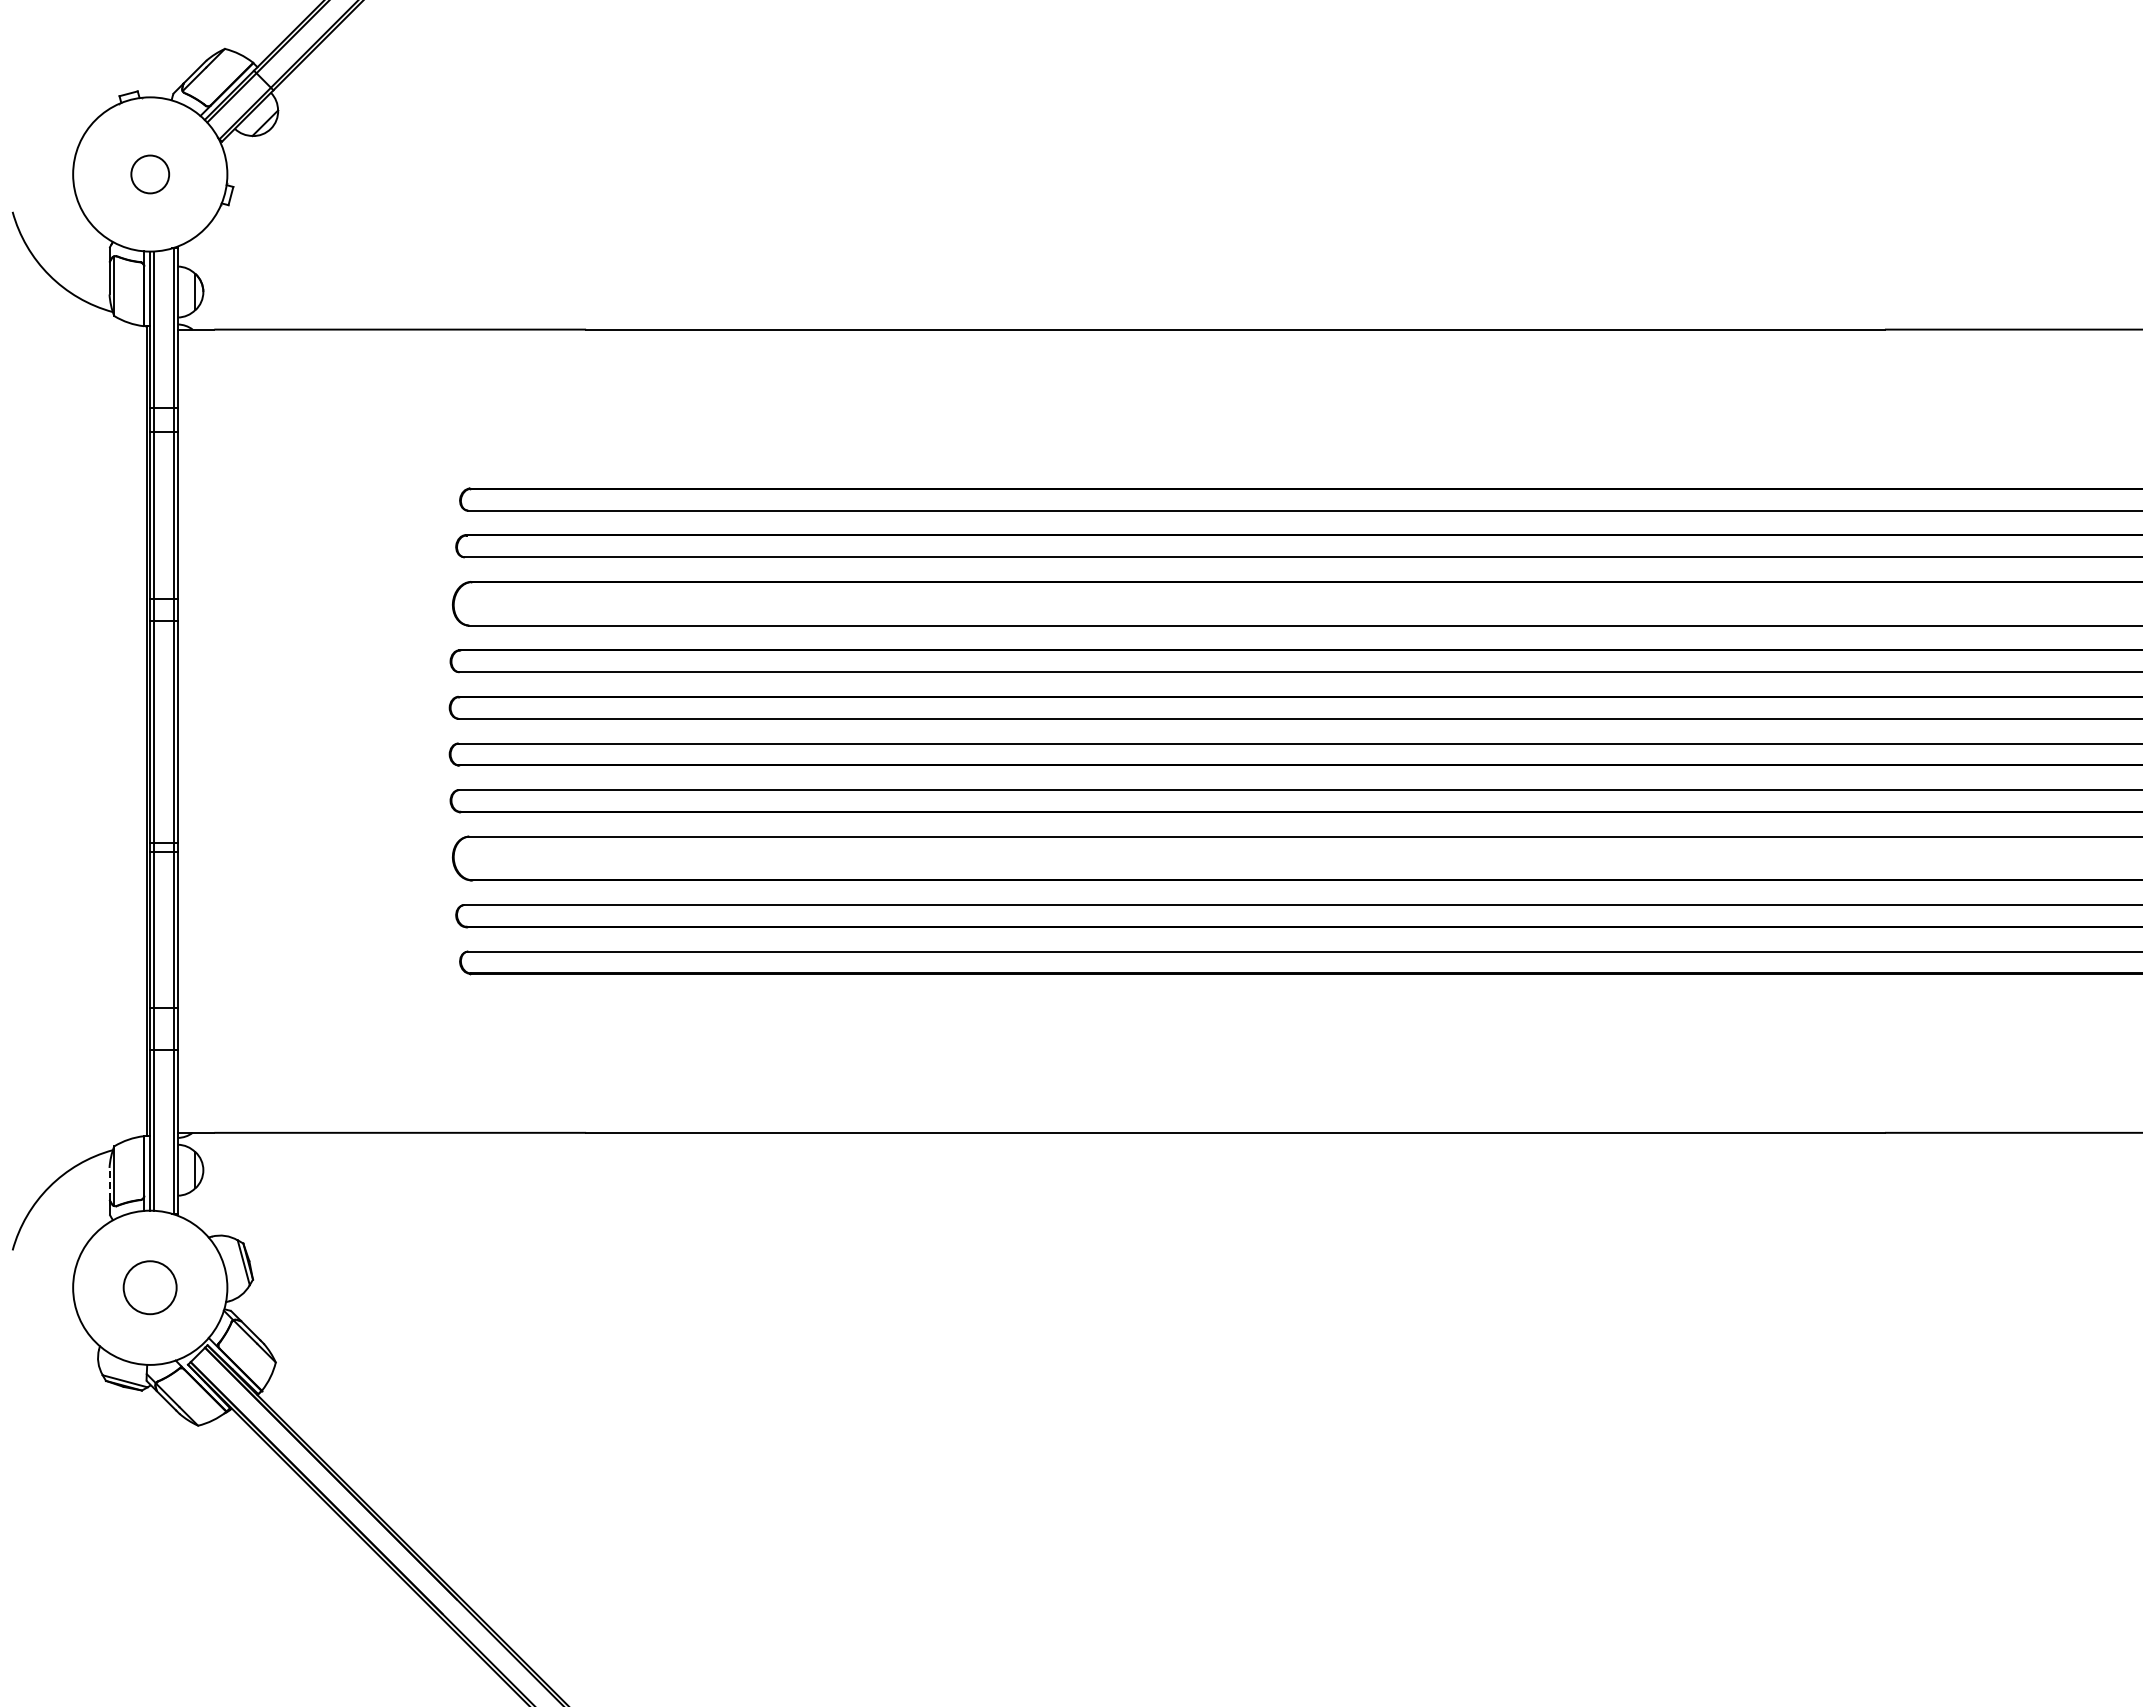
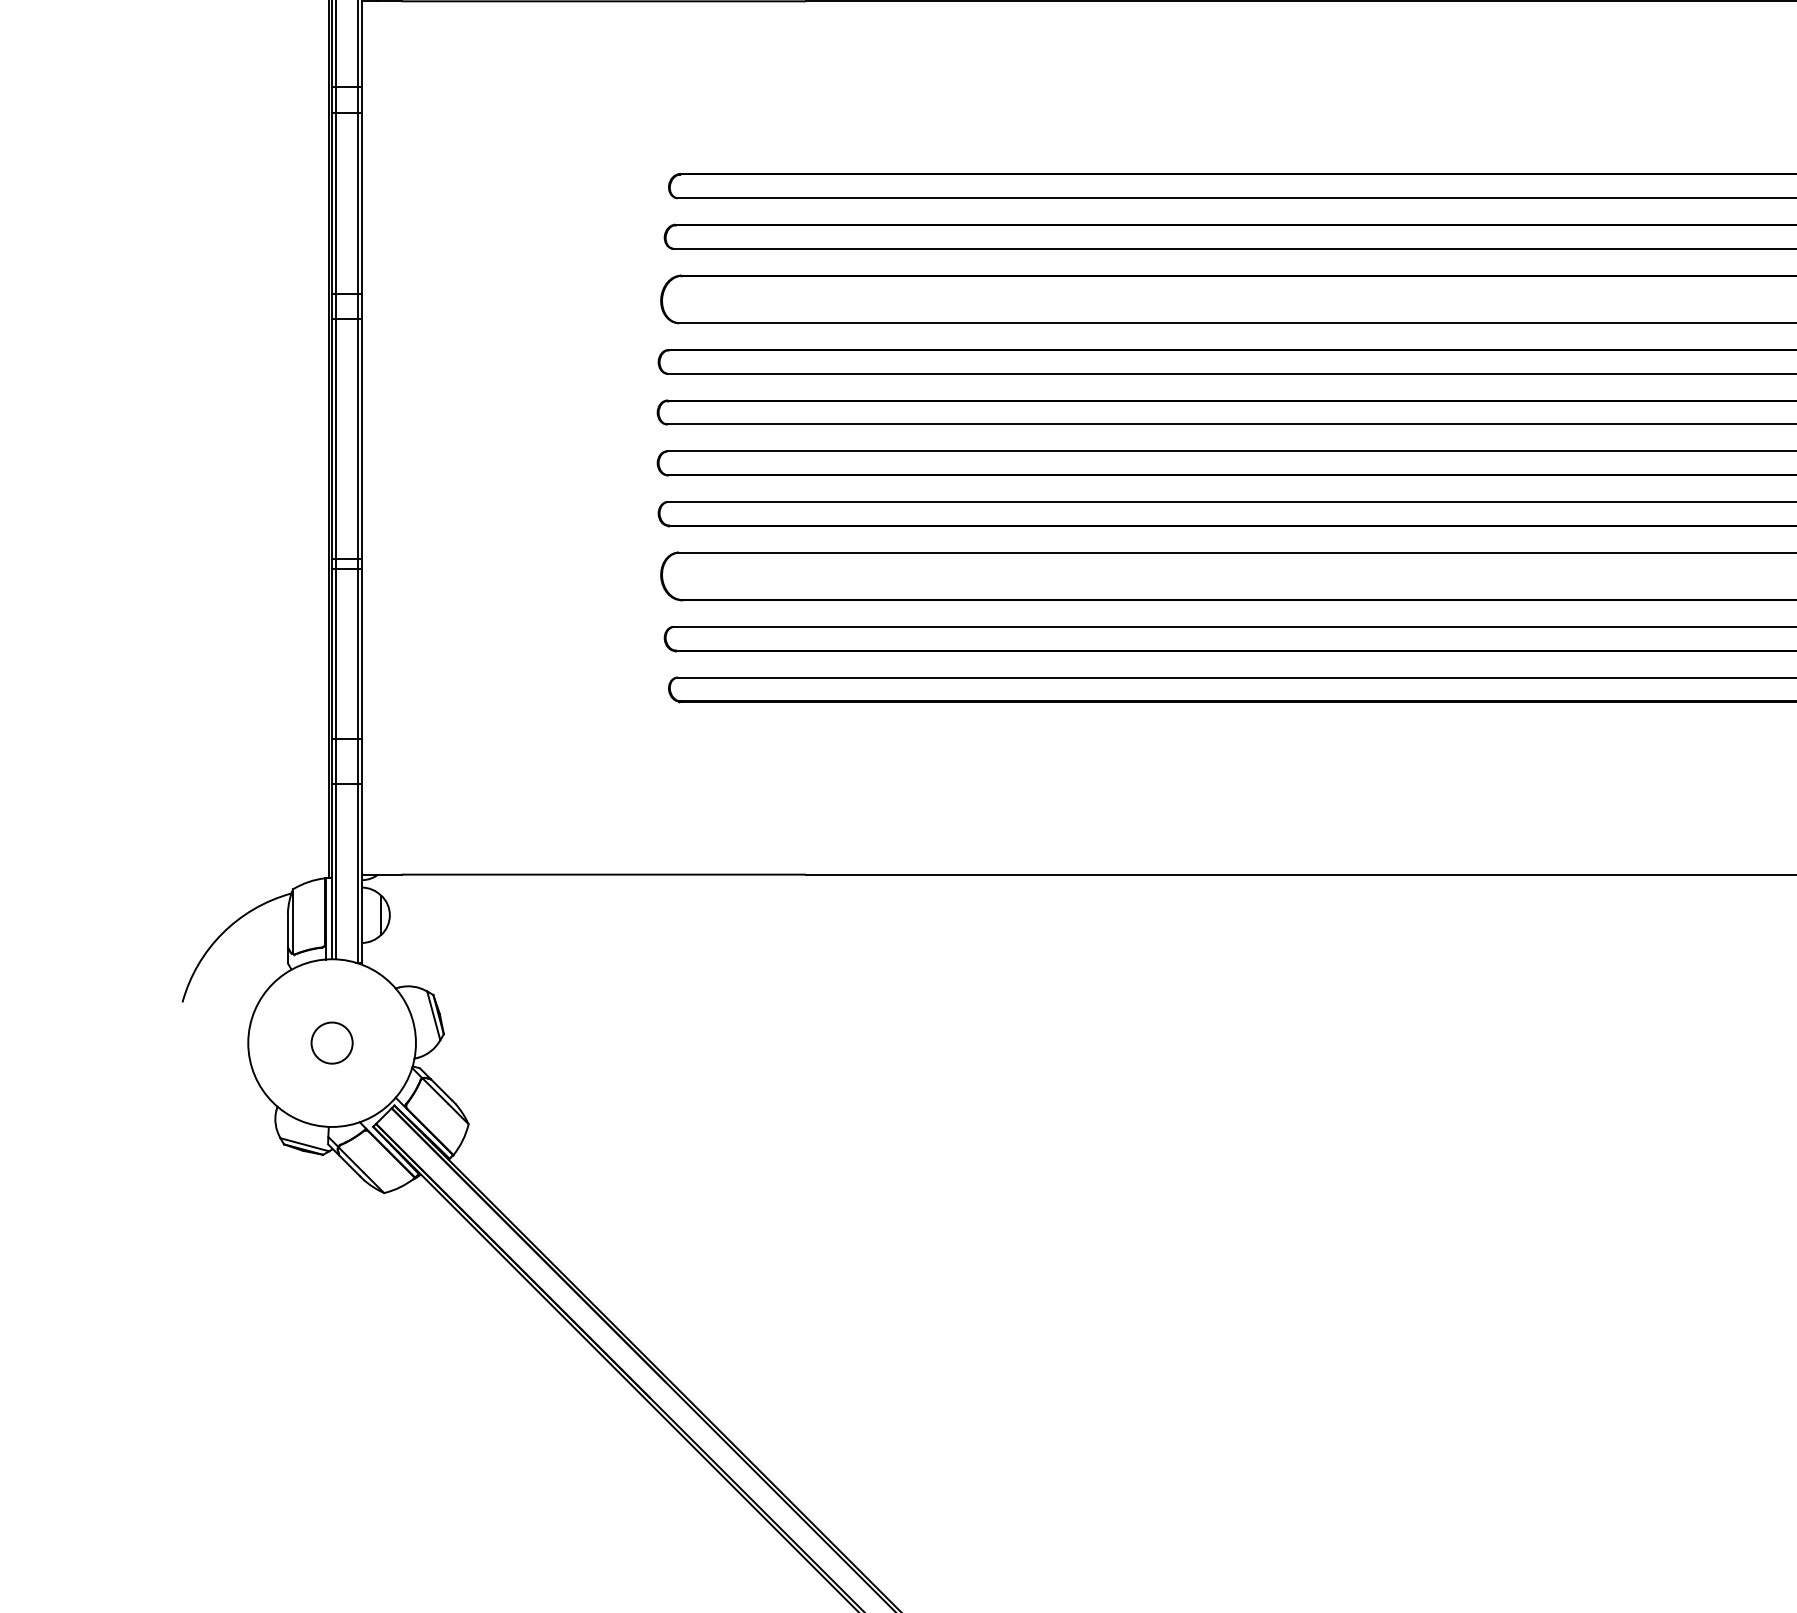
line: (109, 1183) -> (287, 929), dashed -> solid
circle: (150, 1287) -> (332, 1042), size x0.71

